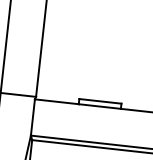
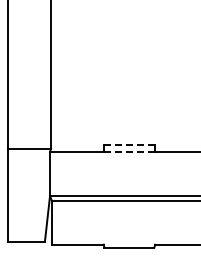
line: (100, 101) -> (129, 145), solid -> dashed
line: (99, 106) -> (129, 151), solid -> dashed

